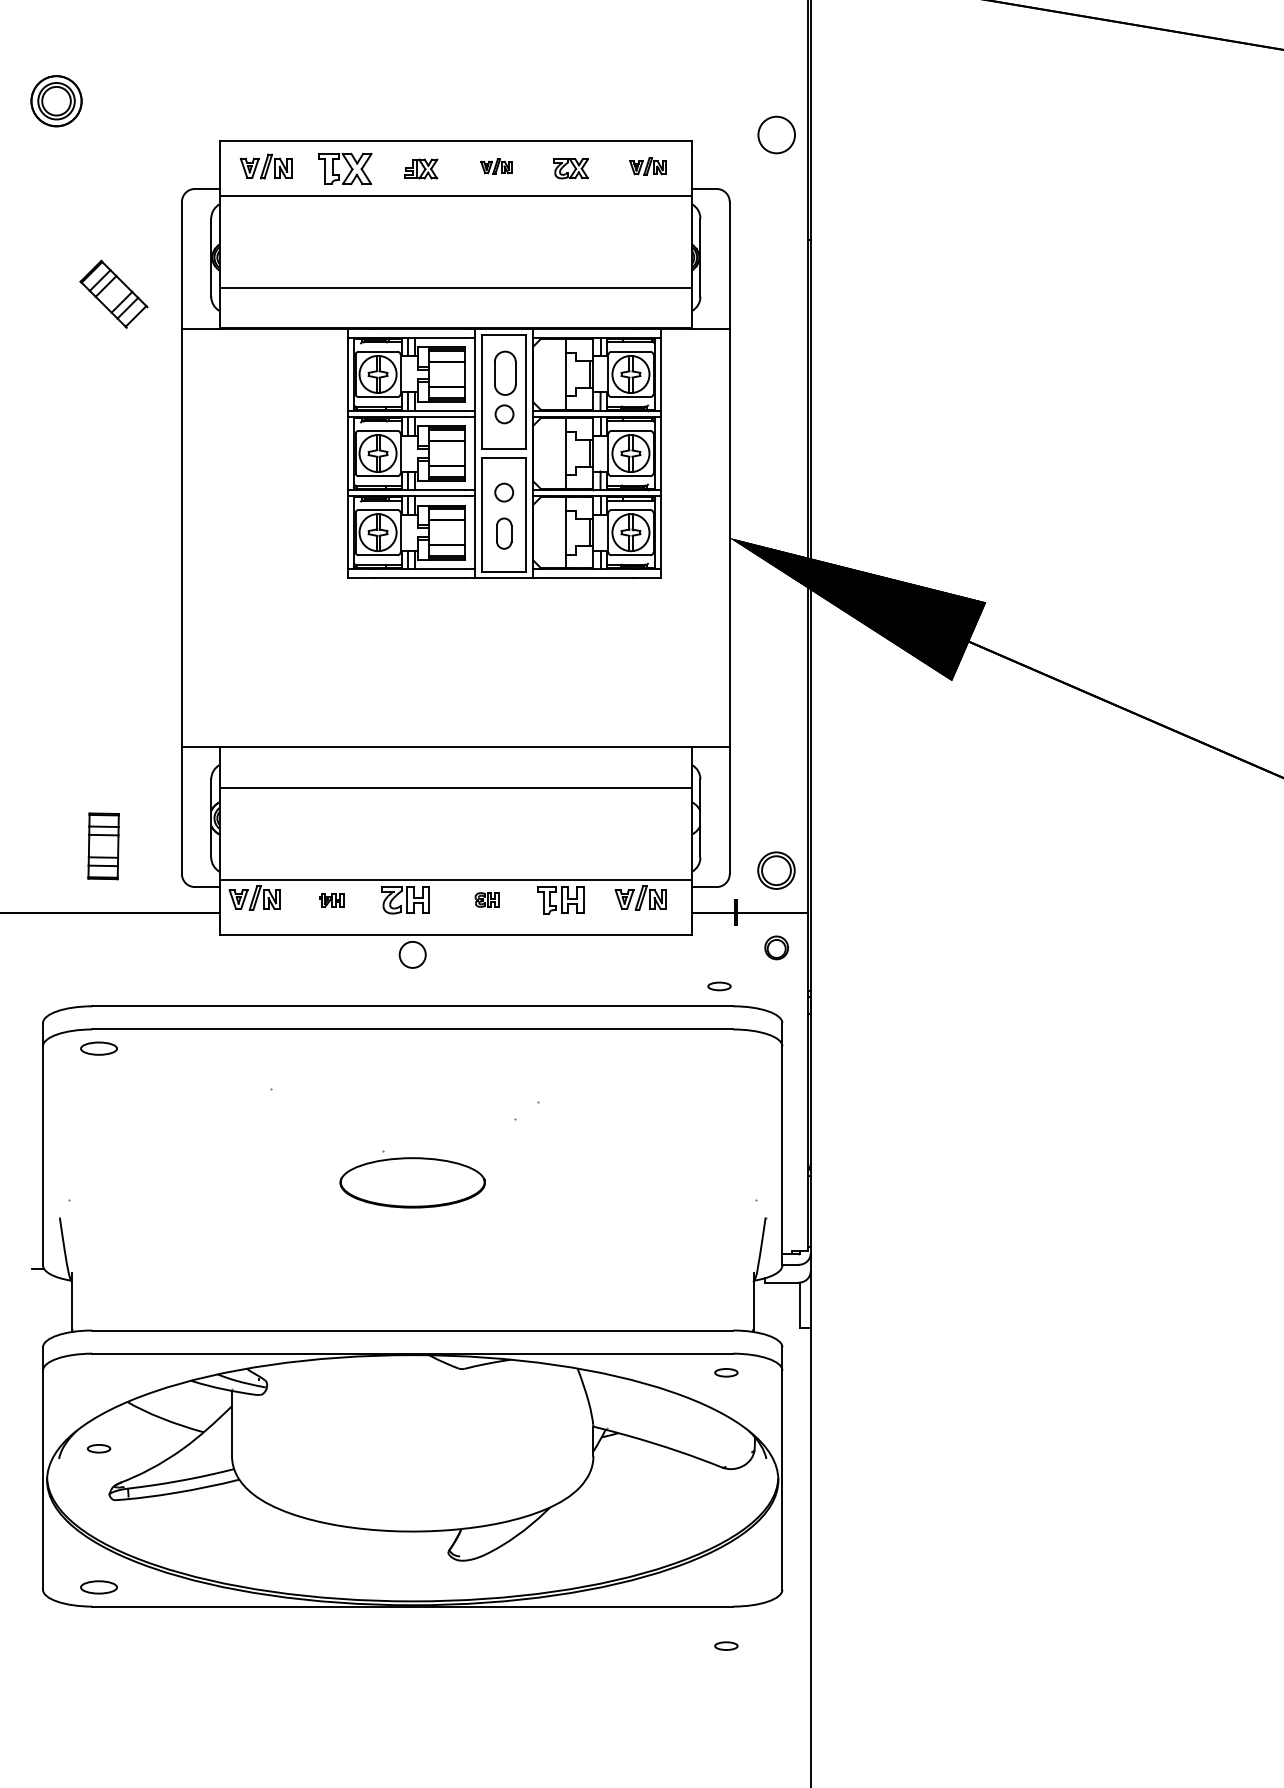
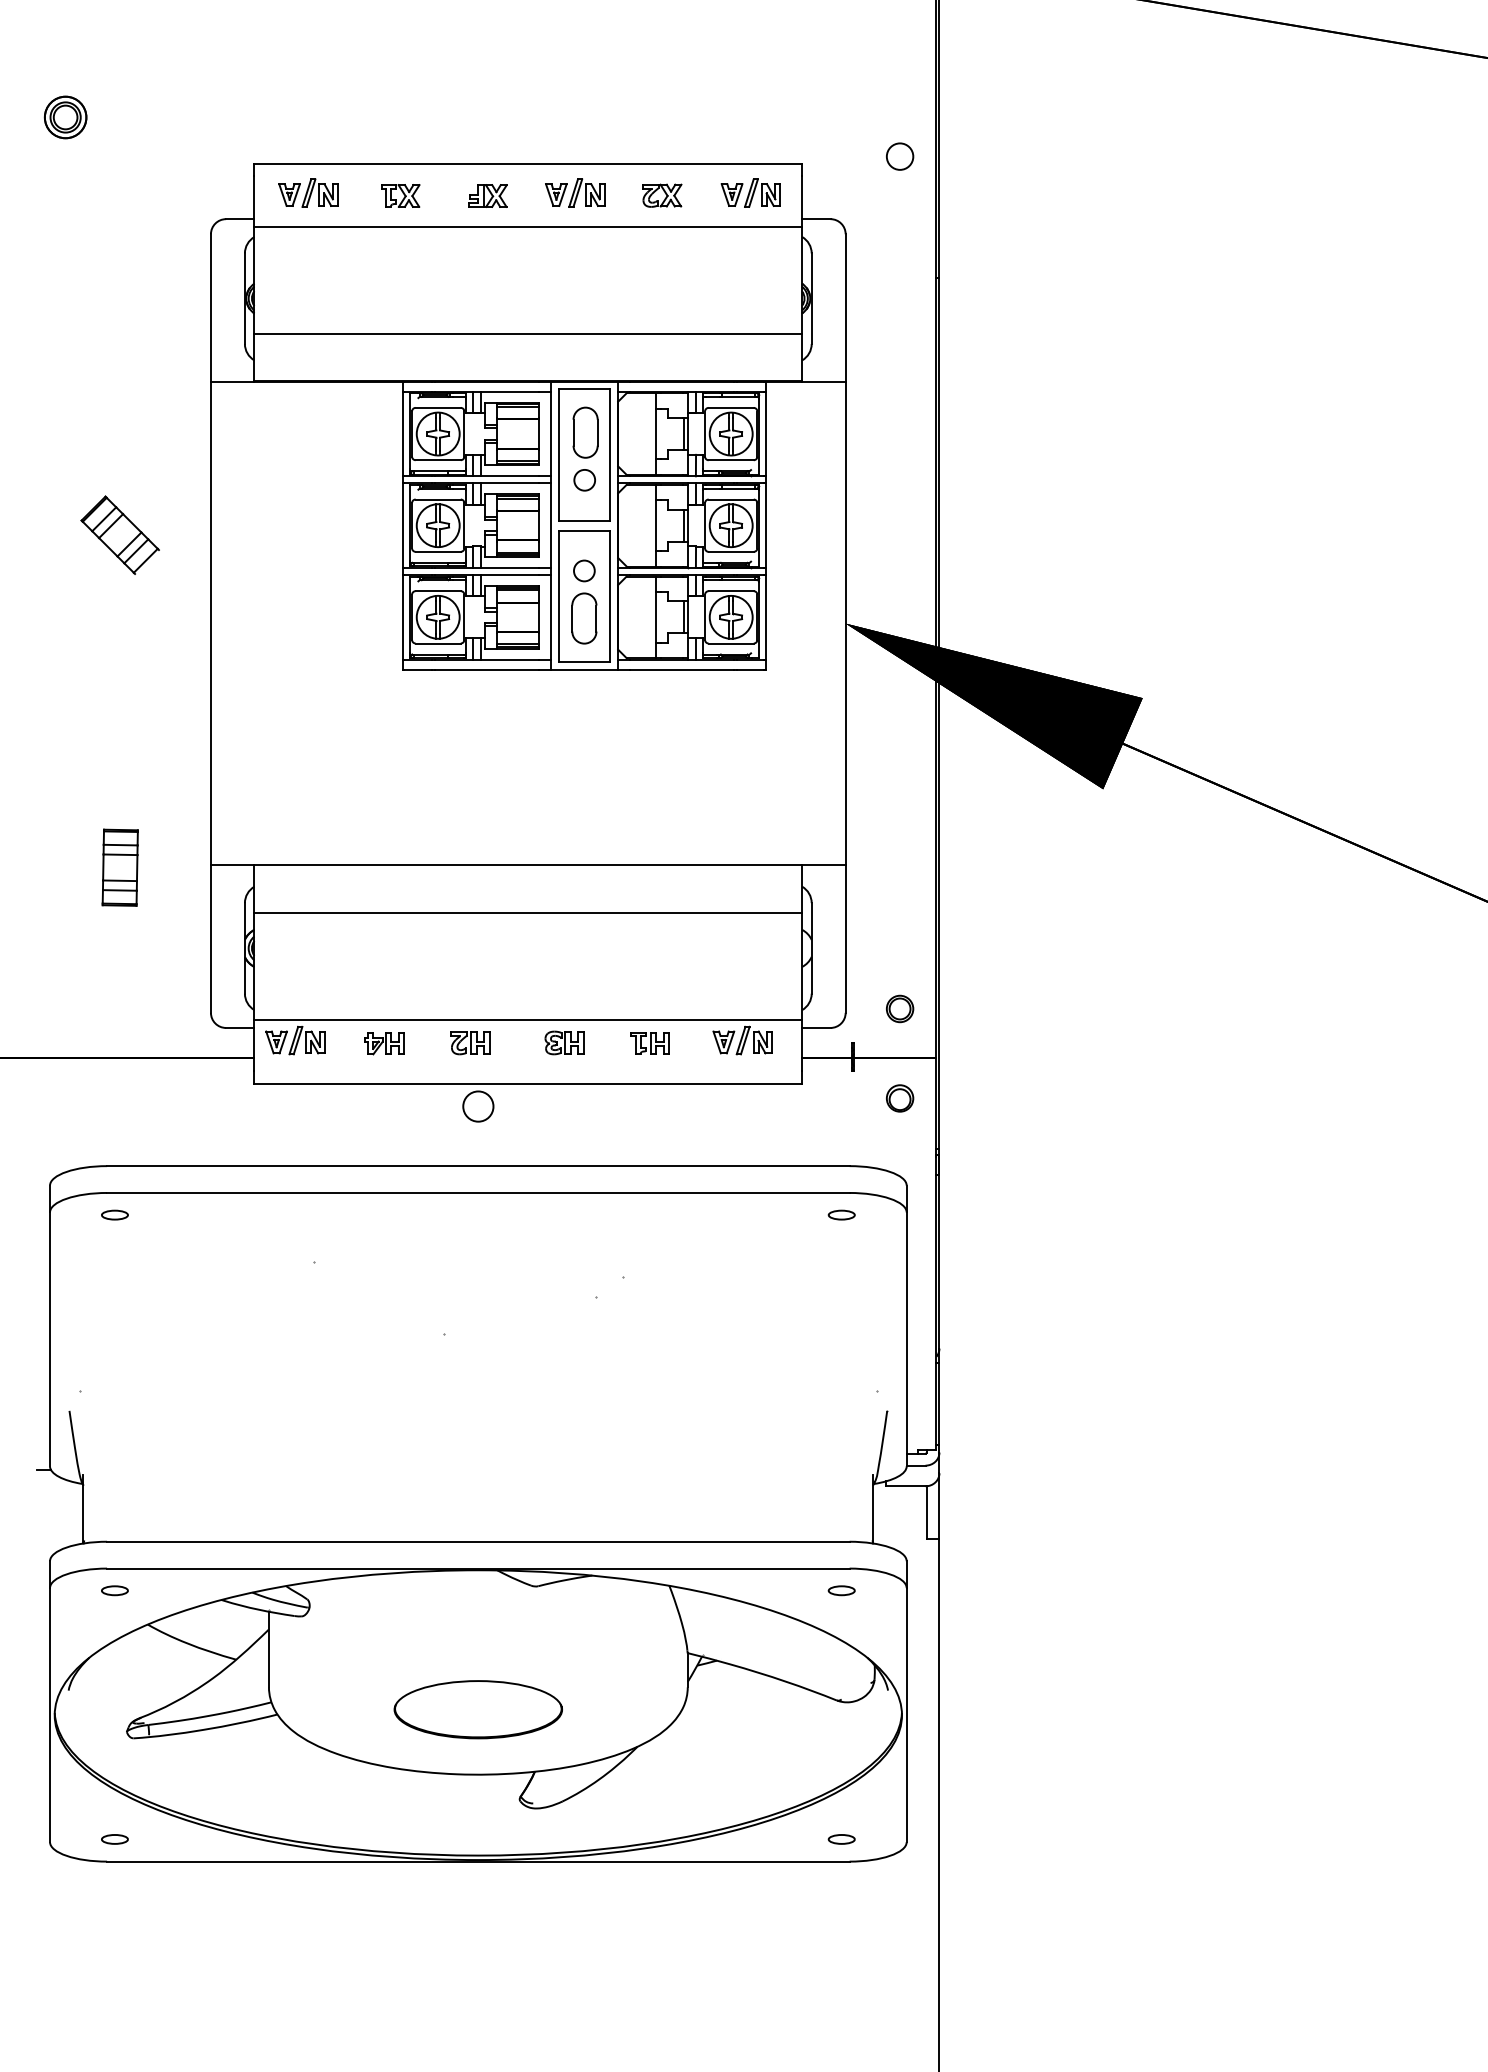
part: (56, 101) -> (65, 117), size x0.71
circle: (776, 134) -> (899, 156), size x0.62
part: (496, 165) -> (575, 192), size x1.67
part: (647, 165) -> (750, 192), size x1.43
part: (345, 168) -> (400, 195), size x0.62
part: (113, 293) -> (119, 534), moved
part: (504, 533) -> (584, 618), size x1.43
part: (102, 846) -> (119, 867), moved
part: (777, 870) -> (900, 1008), size x0.62
part: (487, 899) -> (564, 1042), size x1.43
part: (331, 900) -> (384, 1043), size x1.43
part: (405, 900) -> (470, 1043), size x0.71
part: (560, 900) -> (649, 1043), size x0.71
part: (719, 985) -> (841, 1214), moved
part: (98, 1048) -> (114, 1214), size x0.62
part: (411, 1182) -> (477, 1709), moved
part: (98, 1448) -> (114, 1590), moved
part: (98, 1587) -> (114, 1839), size x0.62
part: (726, 1646) -> (841, 1839), moved

